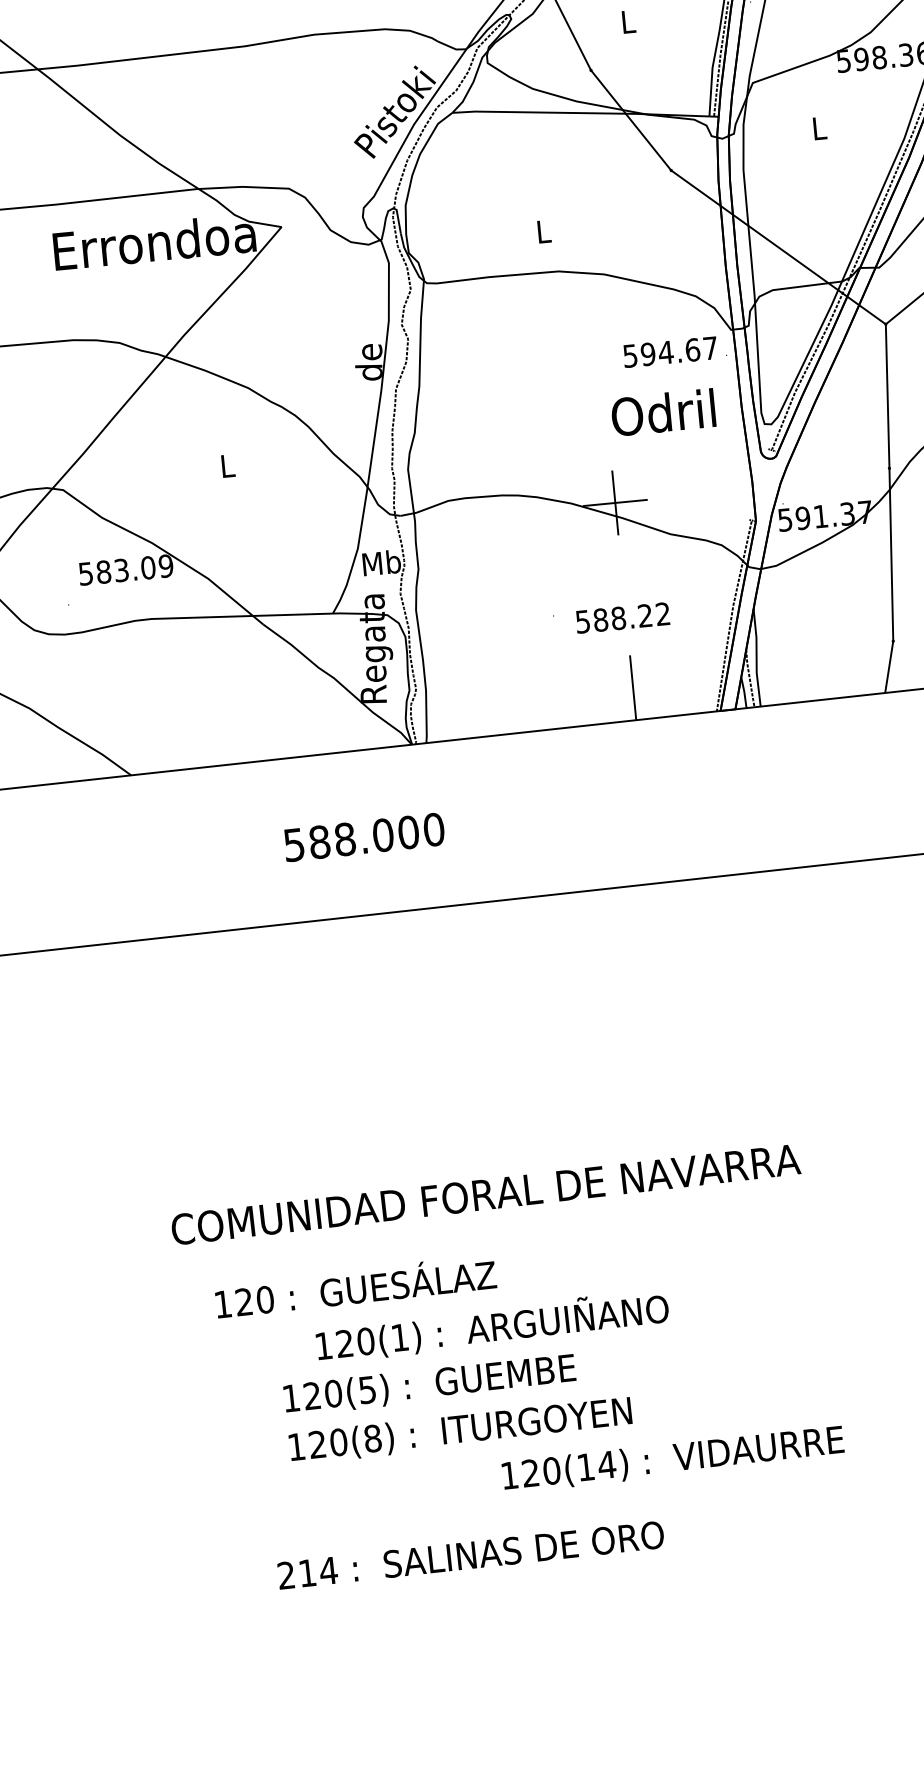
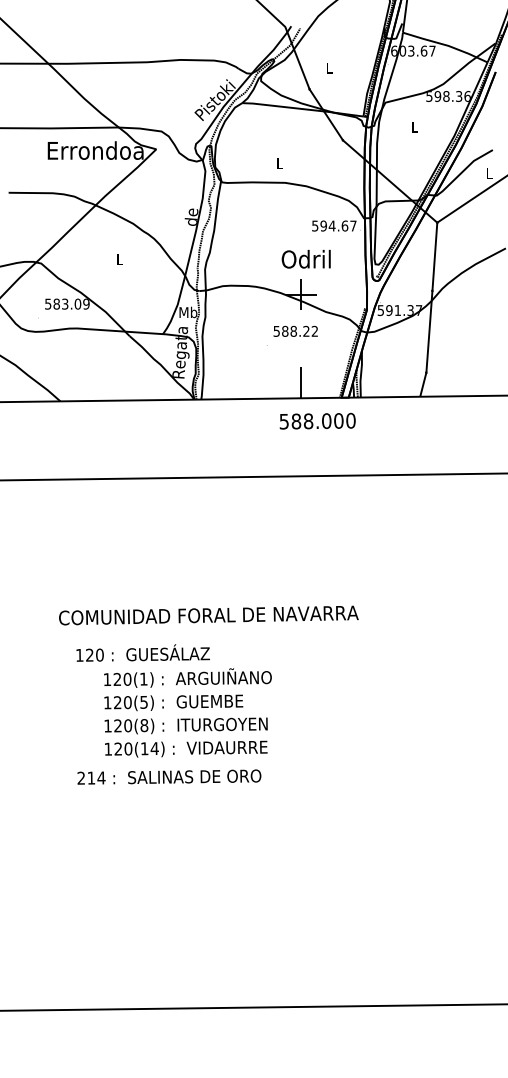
text: (661, 411) -> (305, 258), moved
text: (622, 616) -> (295, 330), moved
text: (363, 835) -> (317, 420), moved
text: (491, 1325) -> (187, 677), moved
text: (673, 1458) -> (186, 748), moved
text: (471, 1553) -> (169, 776), moved

